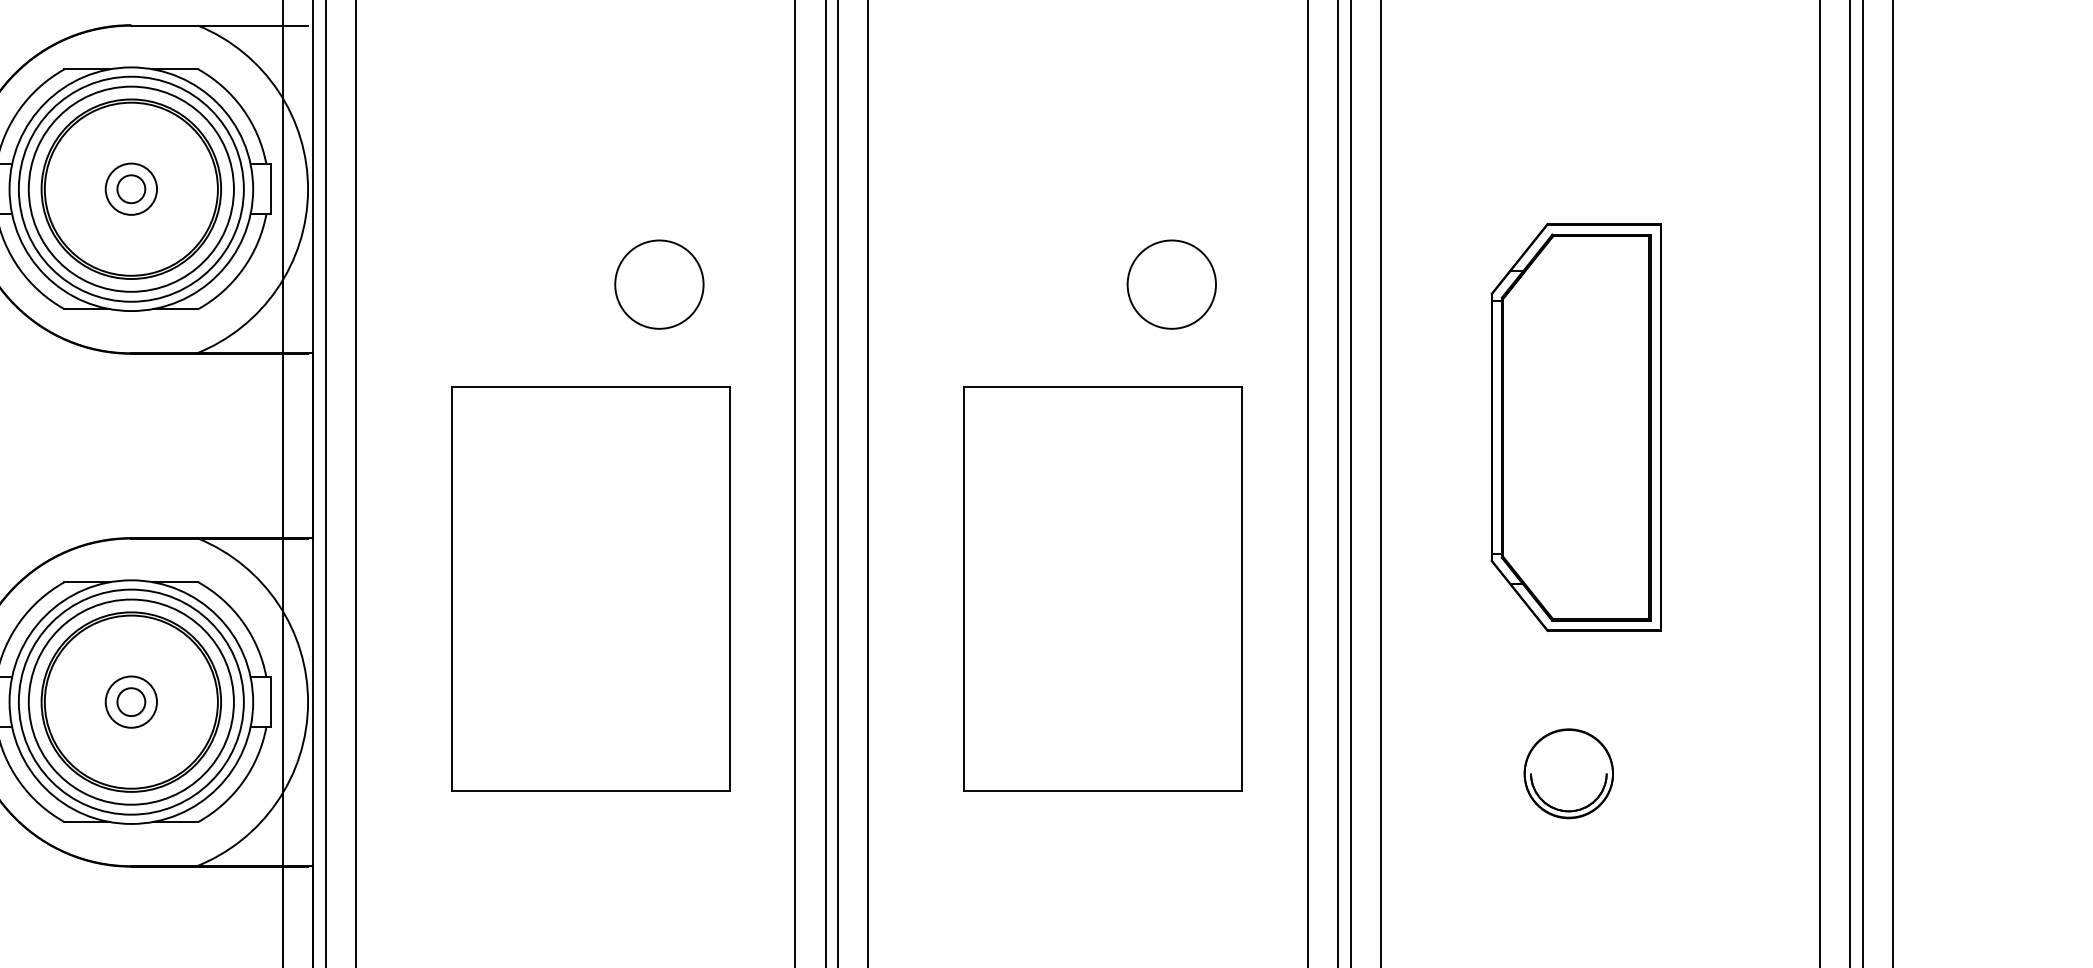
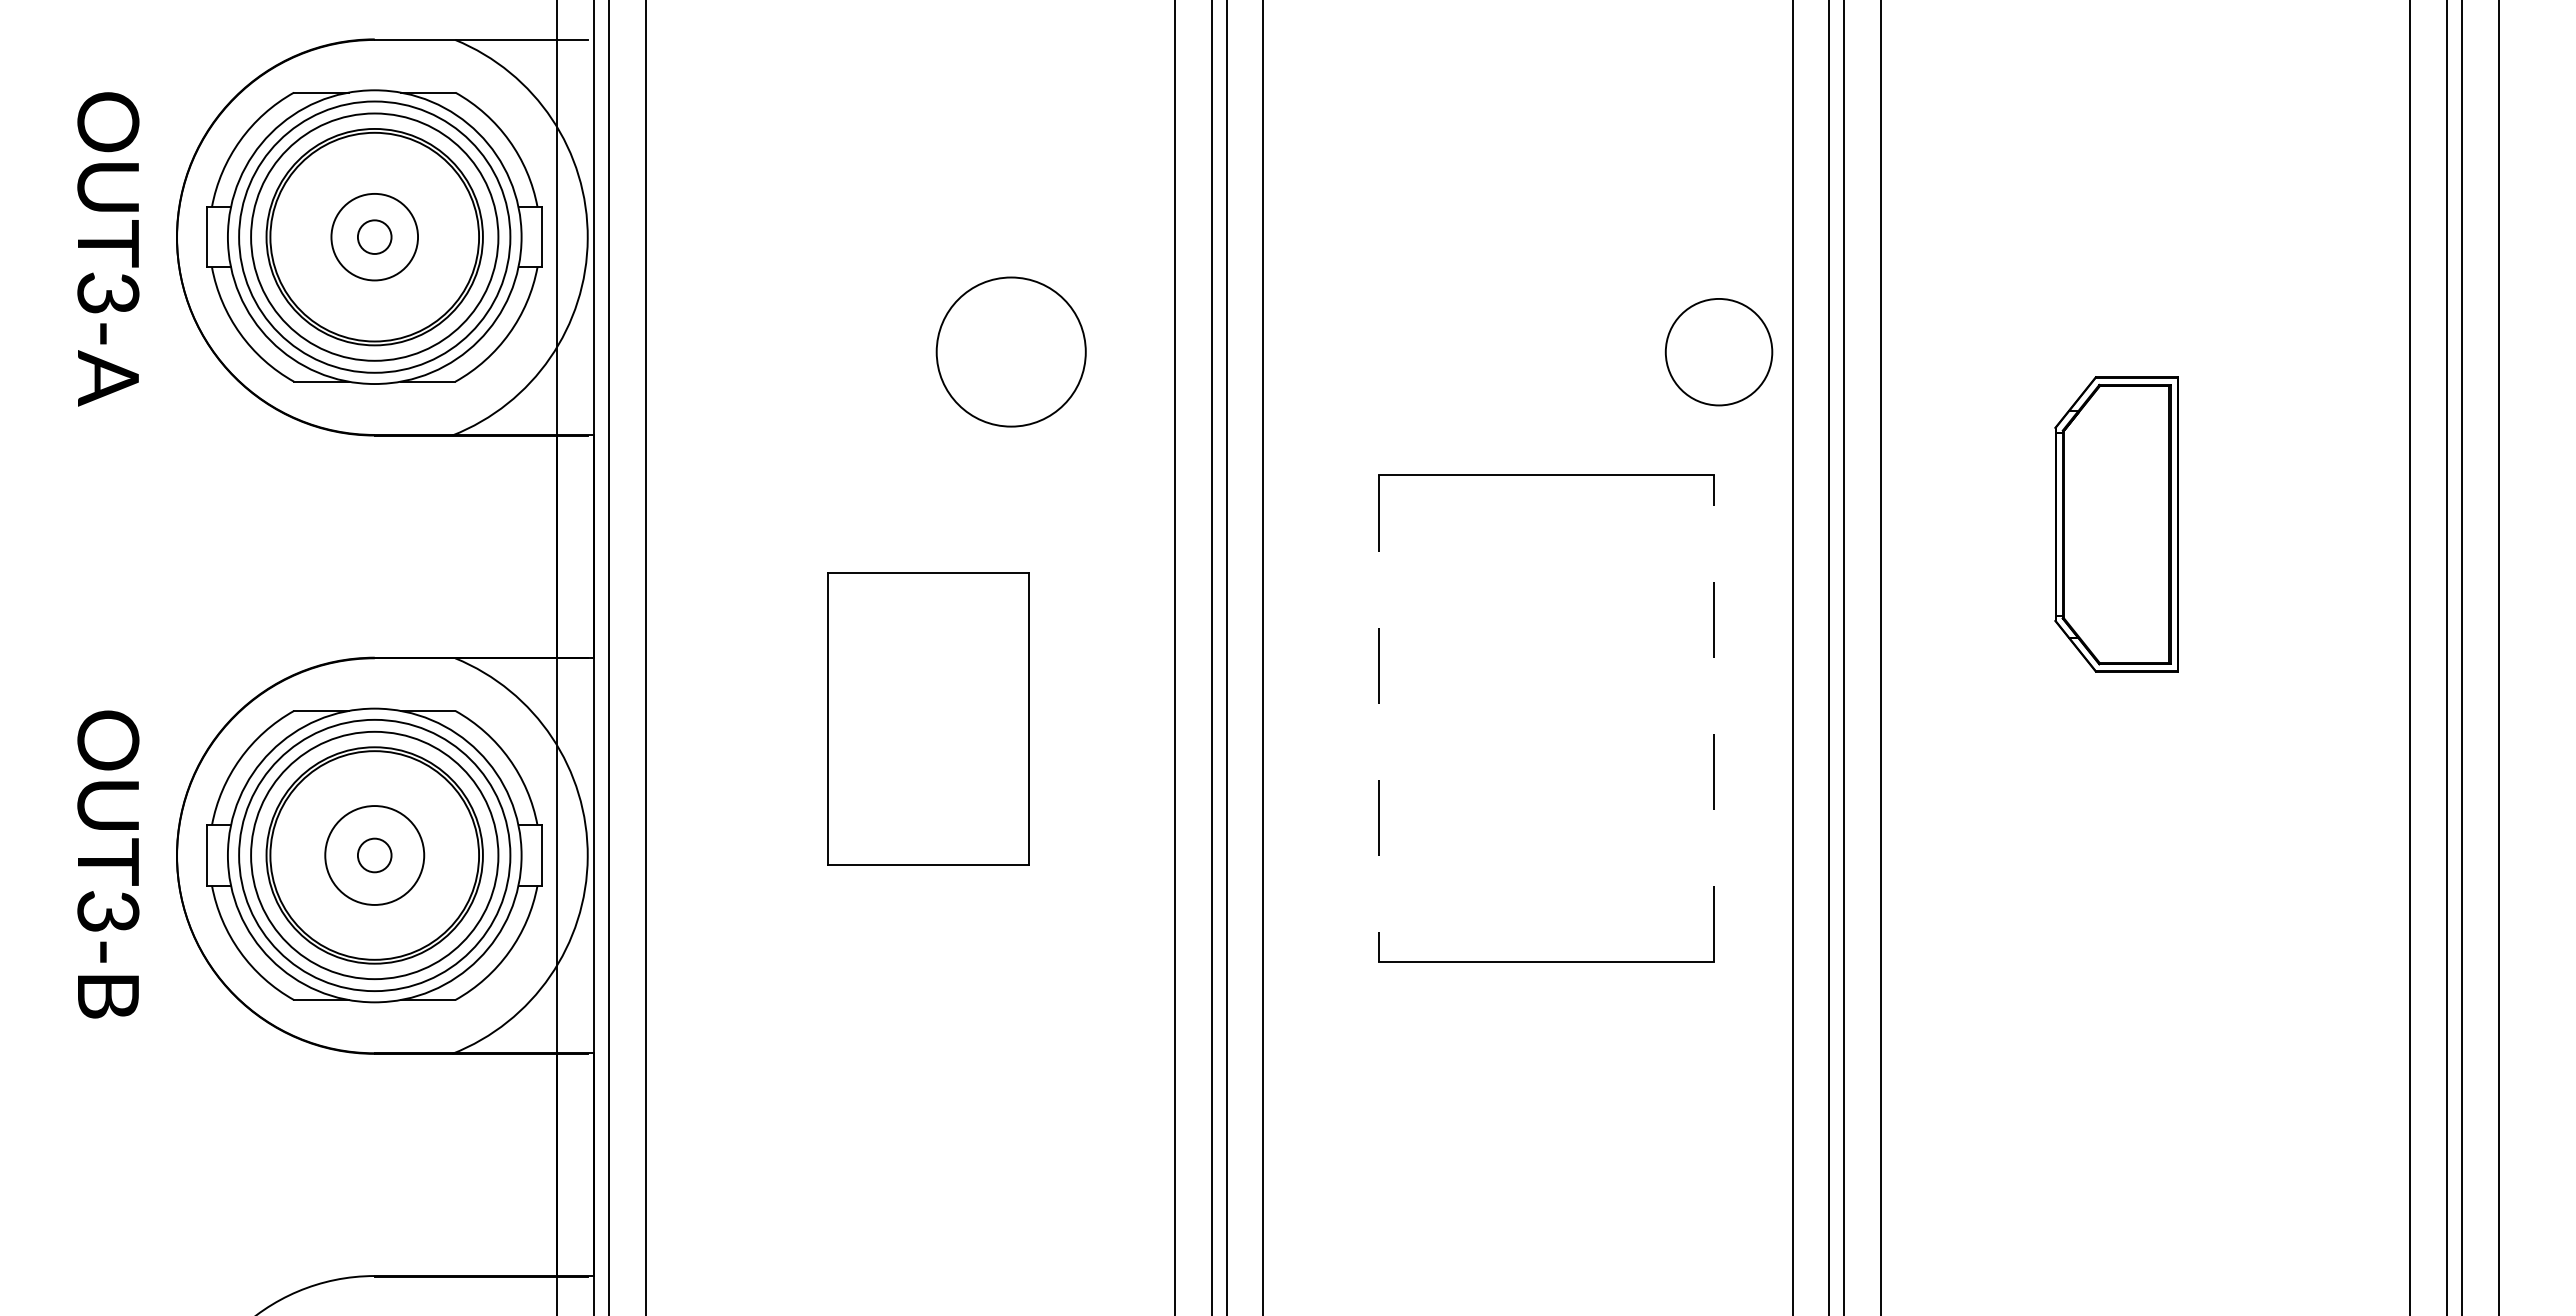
circle: (131, 189) -> (374, 237), size x1.4
circle: (659, 284) -> (1011, 352), size x1.4
circle: (1171, 284) -> (1718, 352), moved
part: (1576, 427) -> (2116, 524), size x0.6
part: (590, 588) -> (928, 718), size x0.6
line: (1241, 588) -> (1713, 718), solid -> dashed
line: (963, 589) -> (1378, 719), solid -> dashed
circle: (131, 702) -> (374, 855), size x1.6
part: (1568, 773) -> (2107, 941), removed

